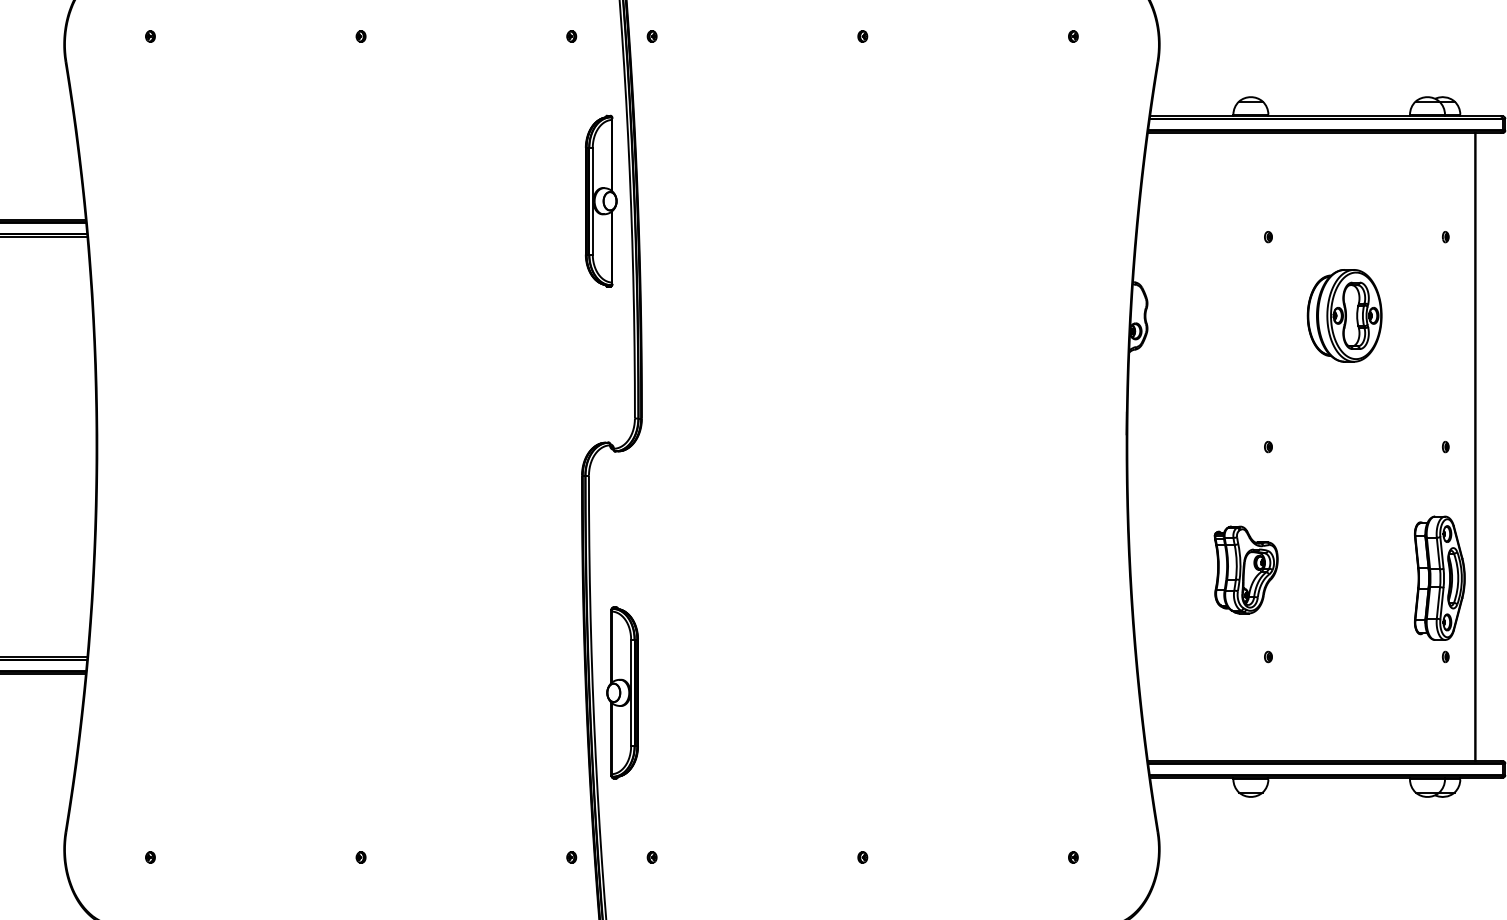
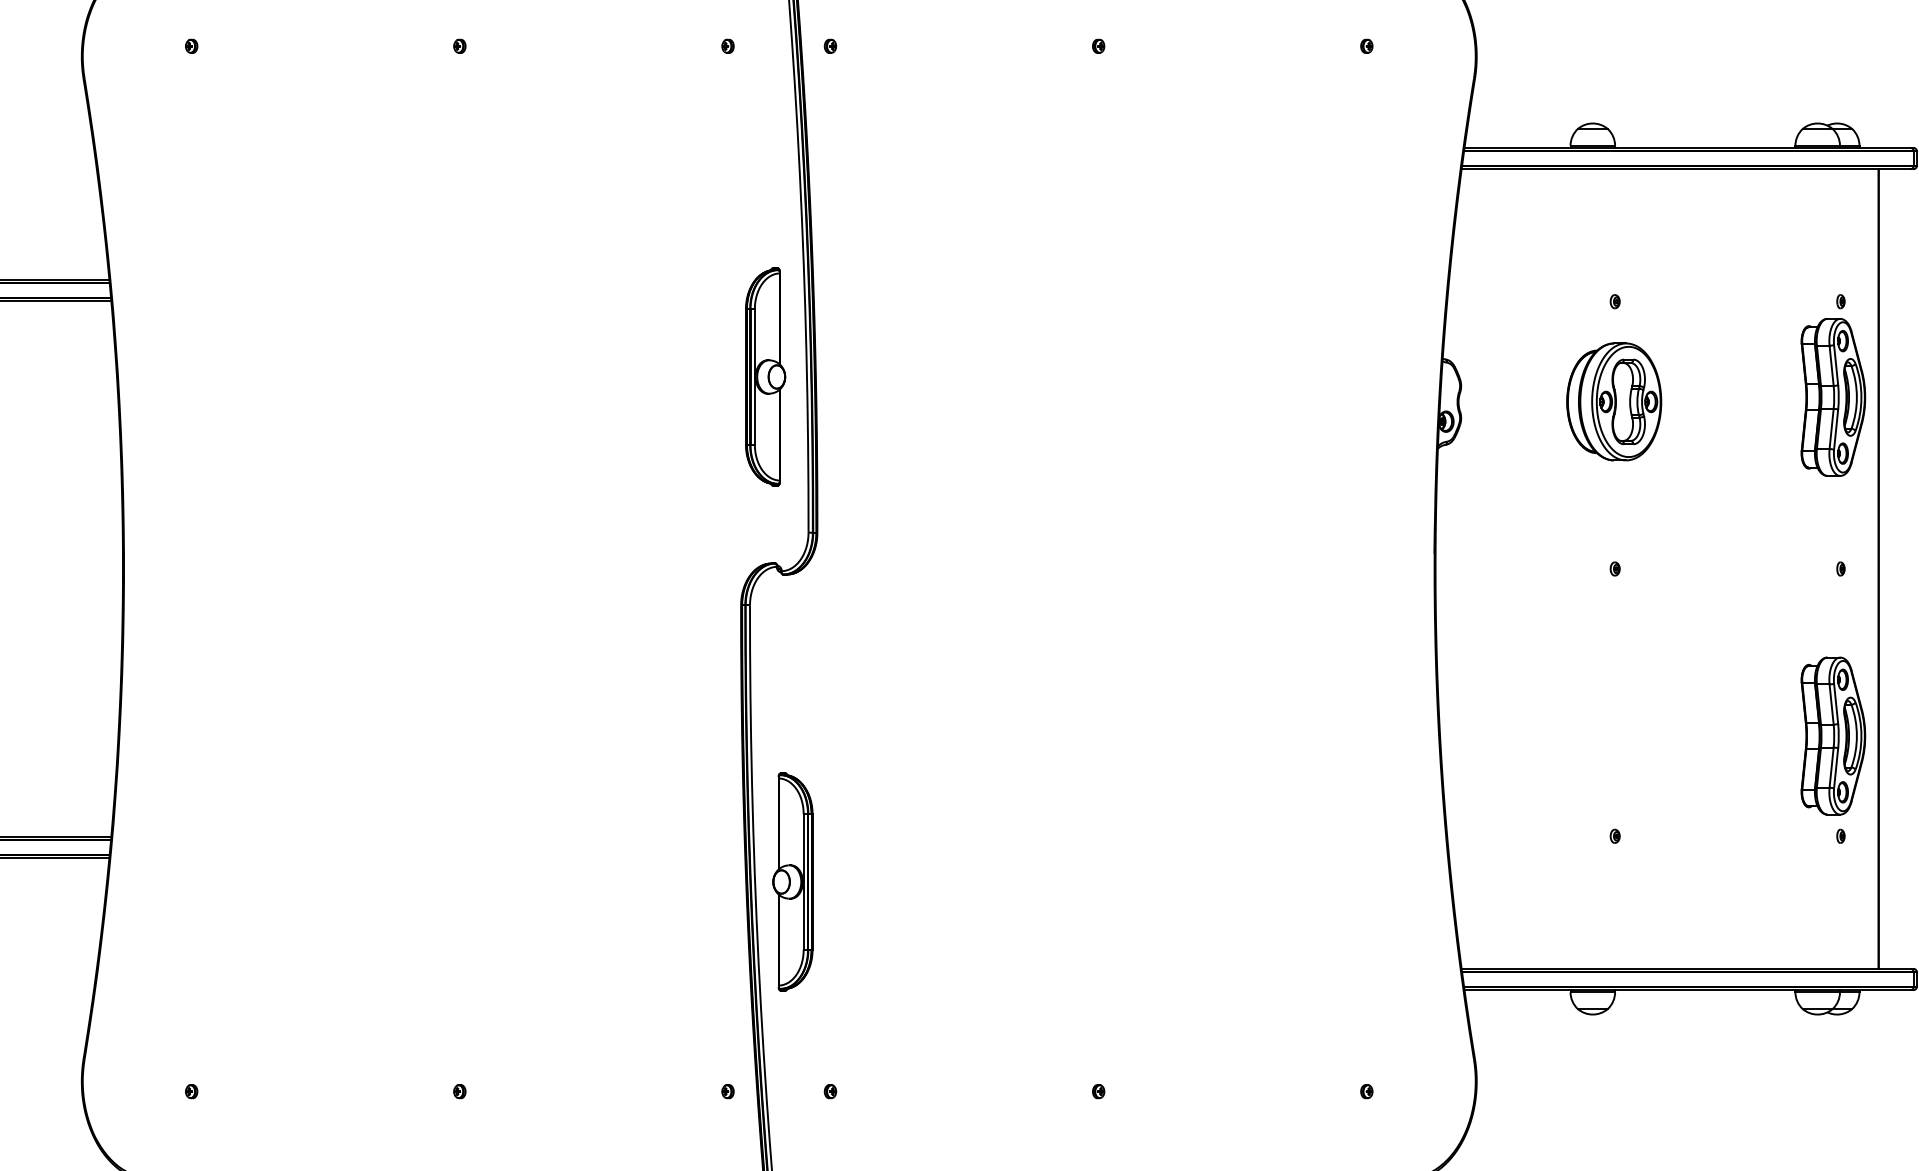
part: (601, 200) -> (765, 376), moved
part: (1439, 311) -> (1832, 396), added
part: (1344, 315) -> (1613, 401), moved
part: (1245, 569) -> (1585, 724), removed

